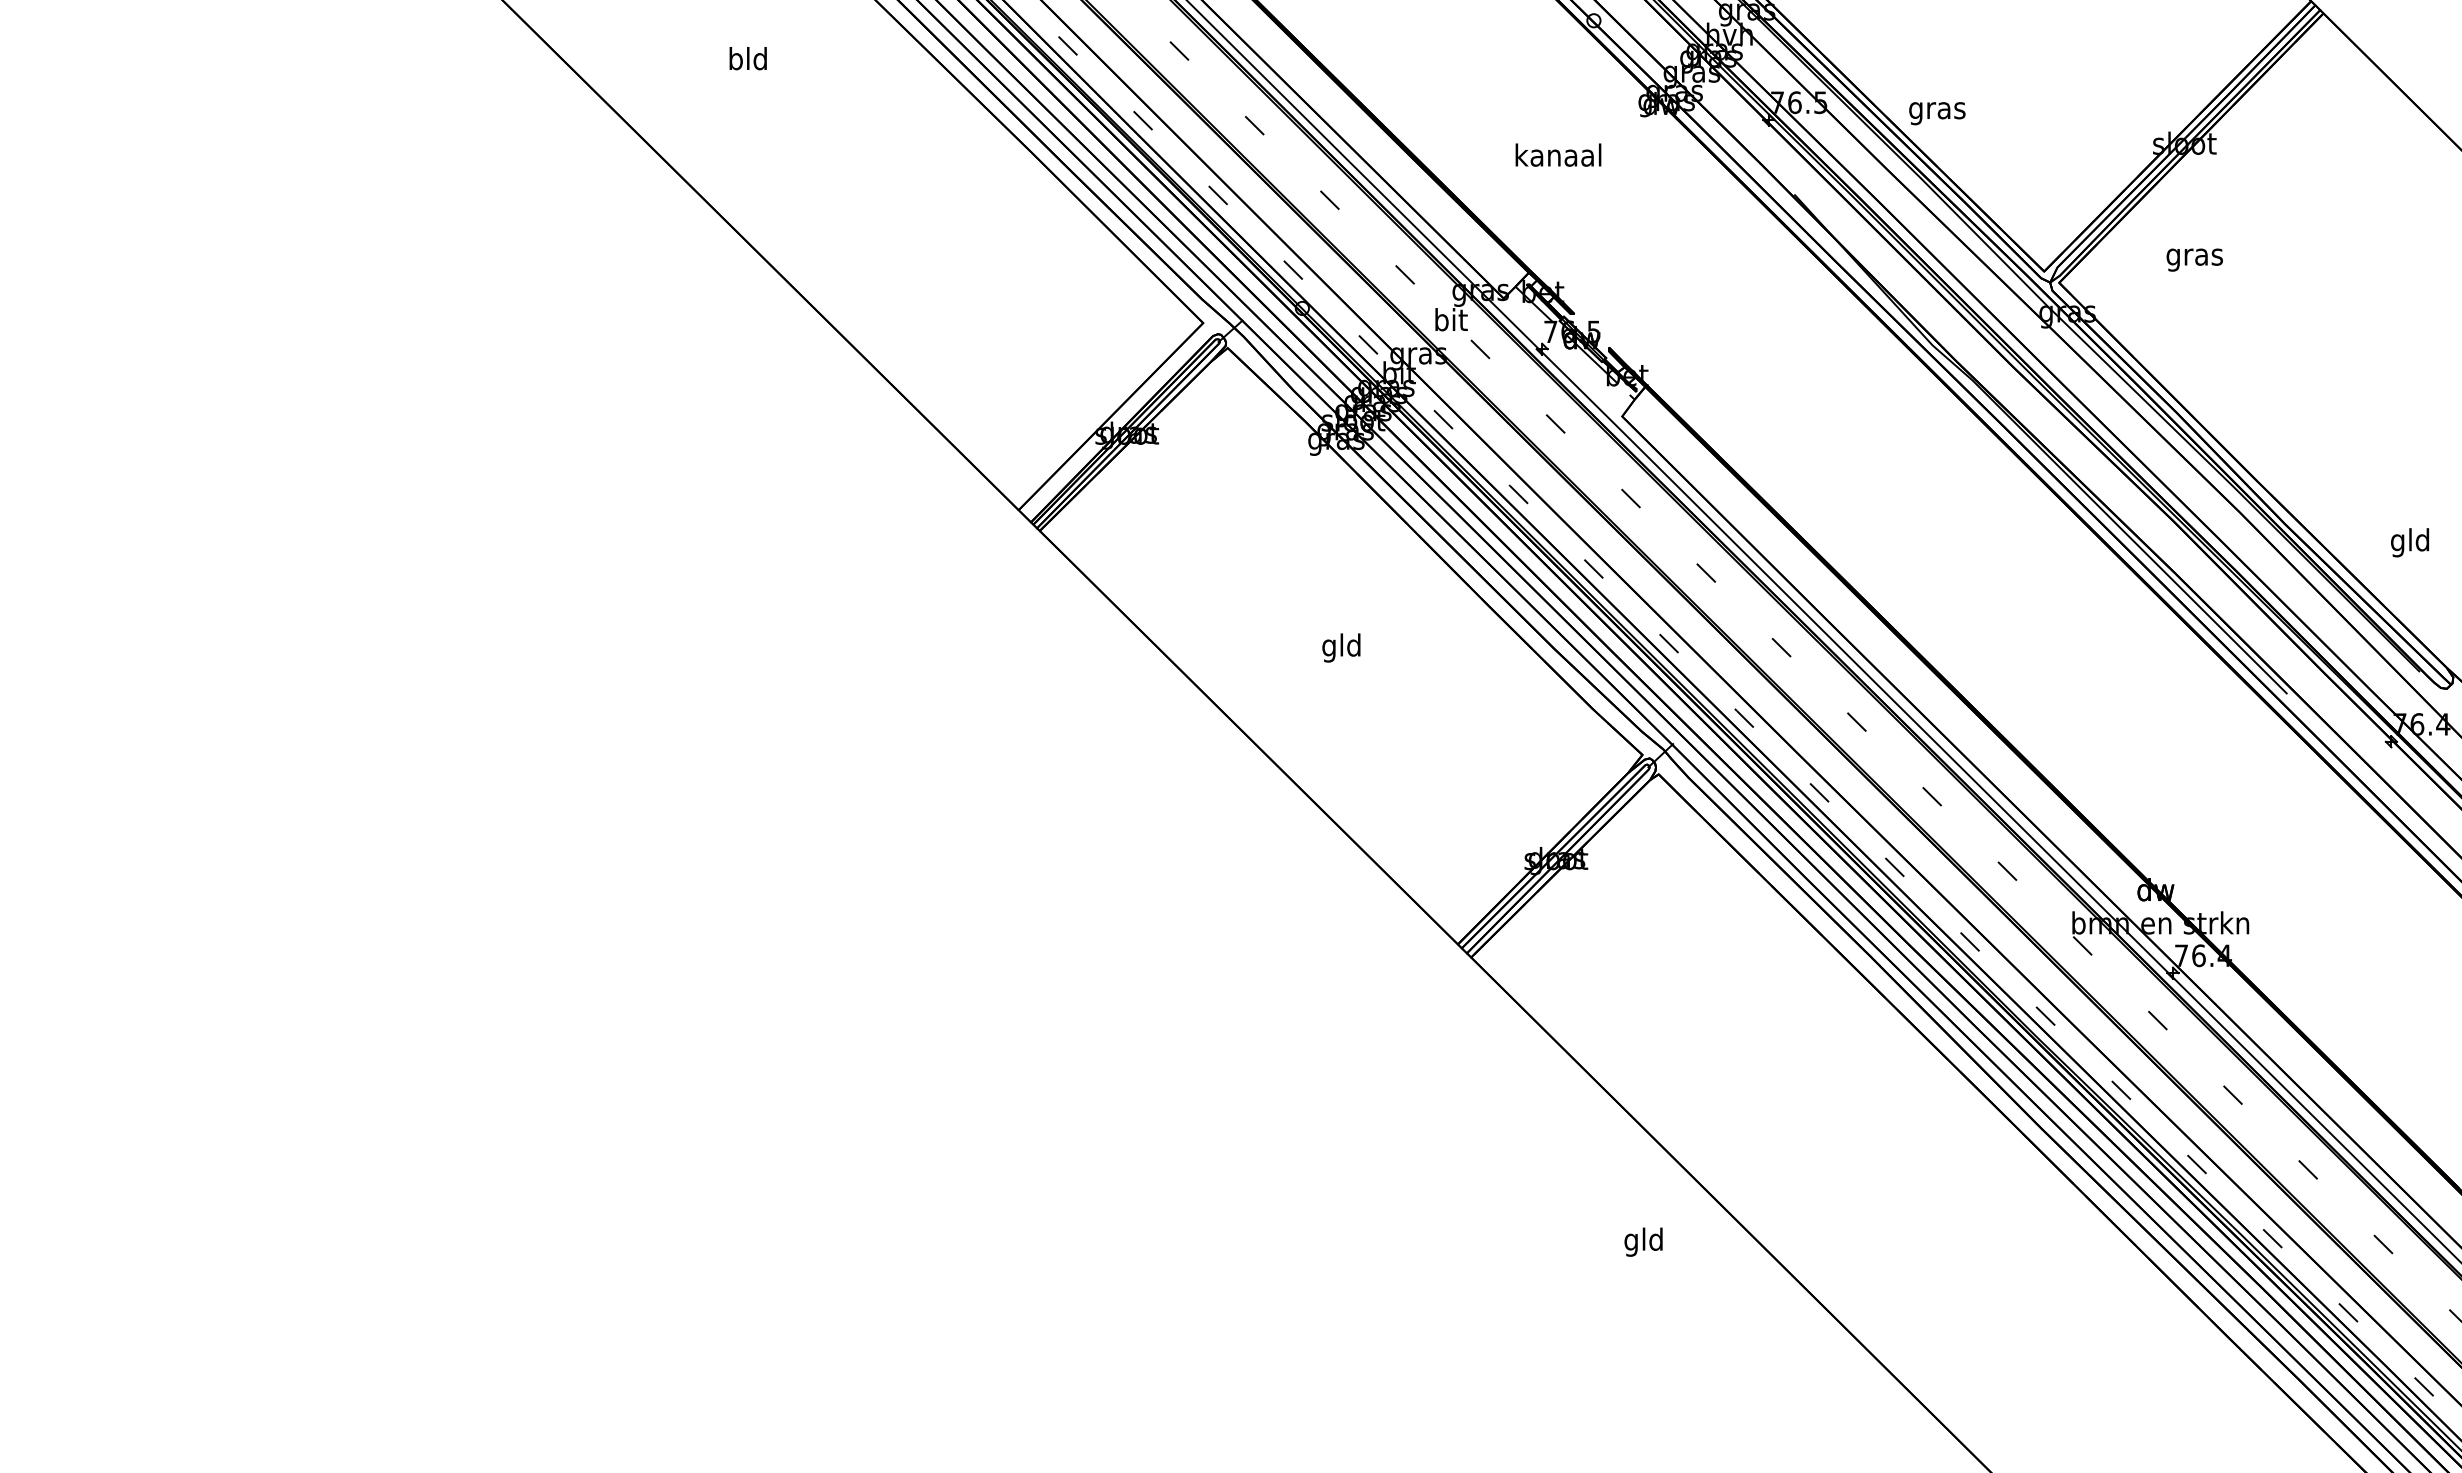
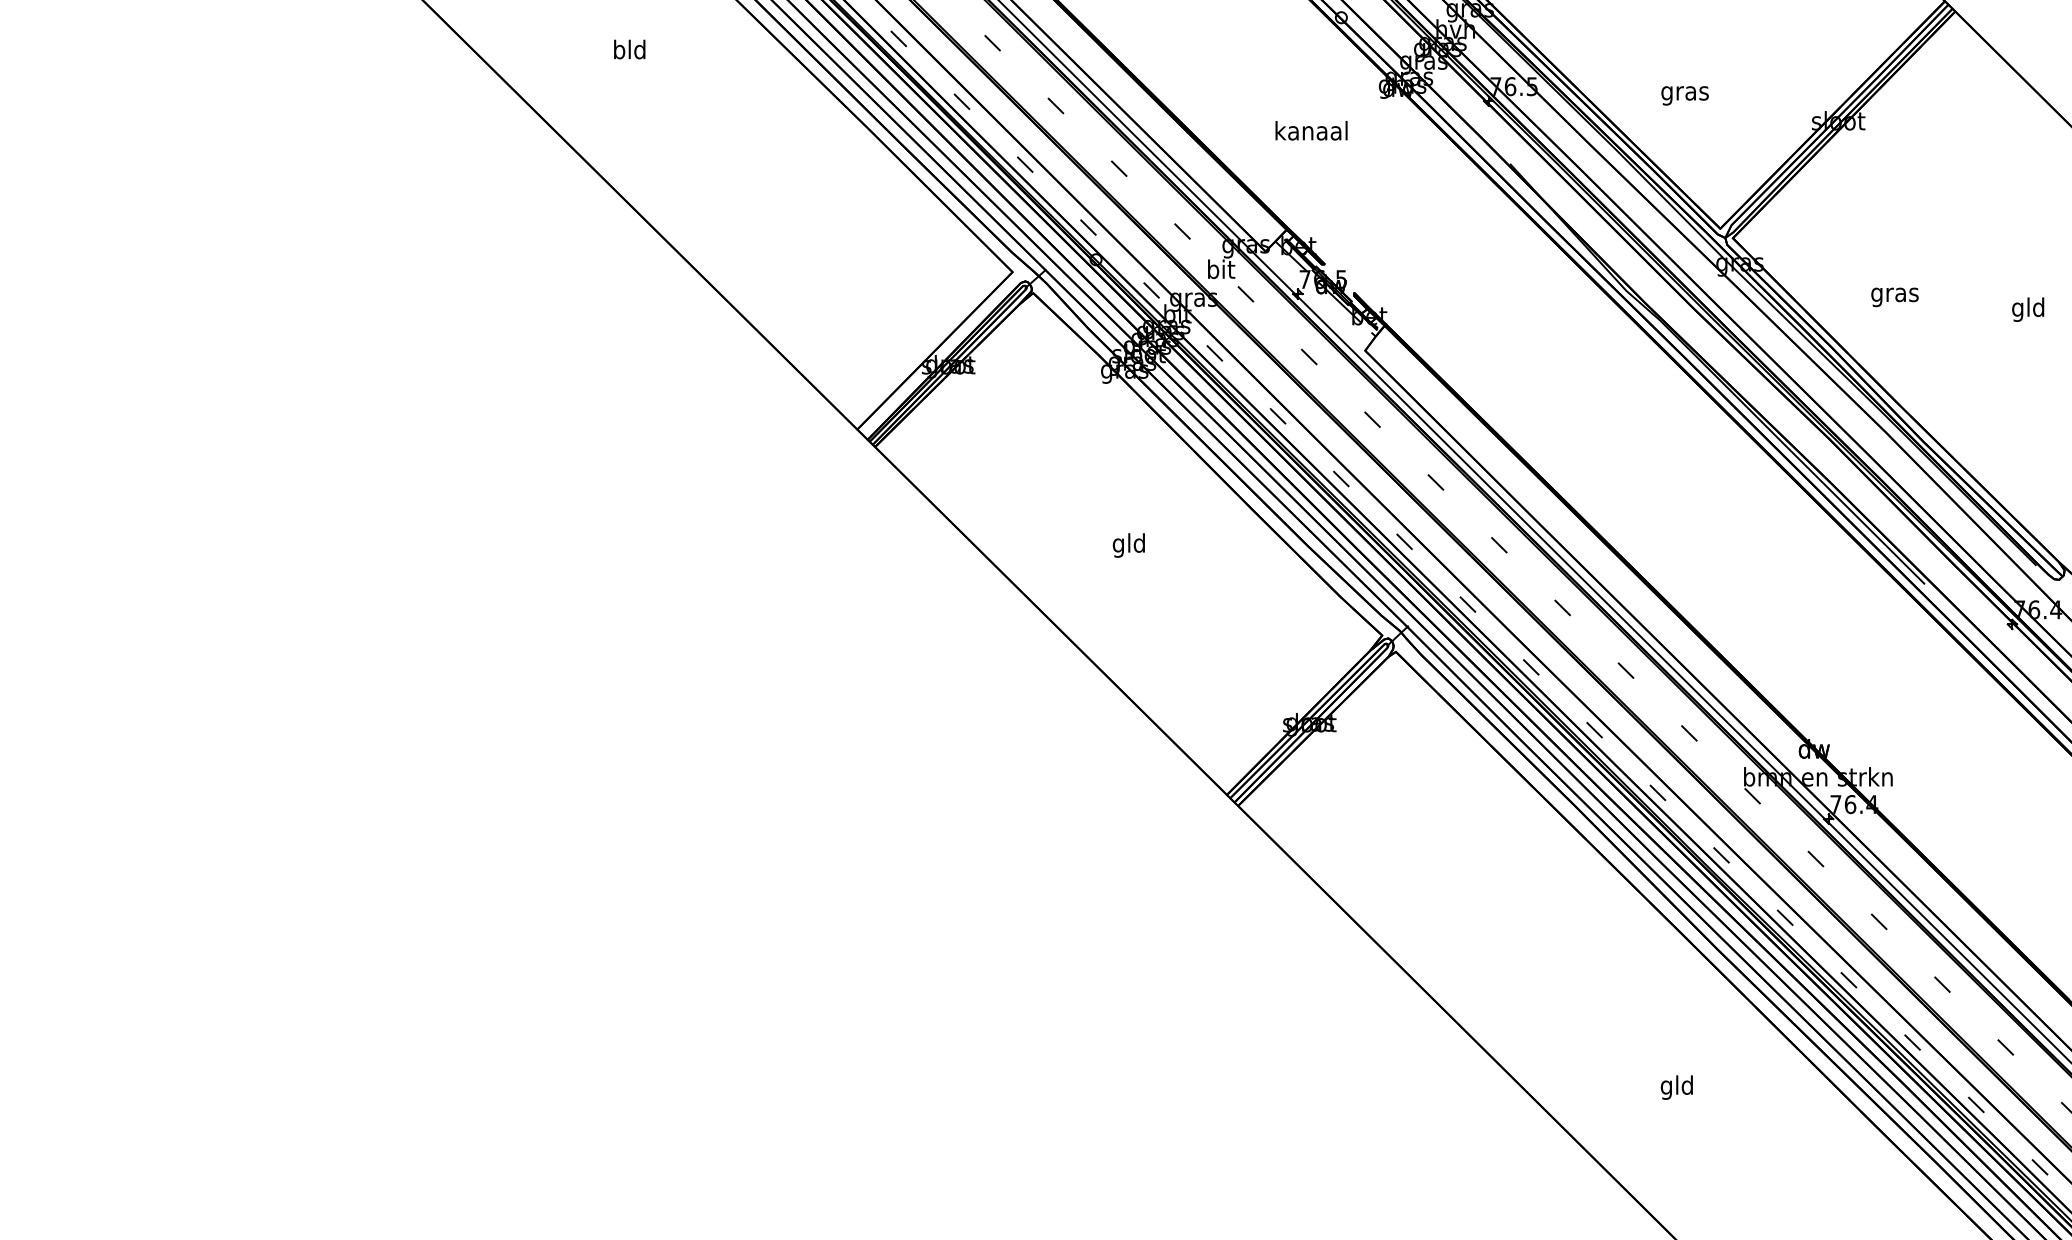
text: (1937, 113) -> (1685, 95), moved
text: (2194, 259) -> (1894, 296), moved
text: (2409, 542) -> (2027, 309), moved
text: (1643, 1241) -> (1676, 1087), moved

